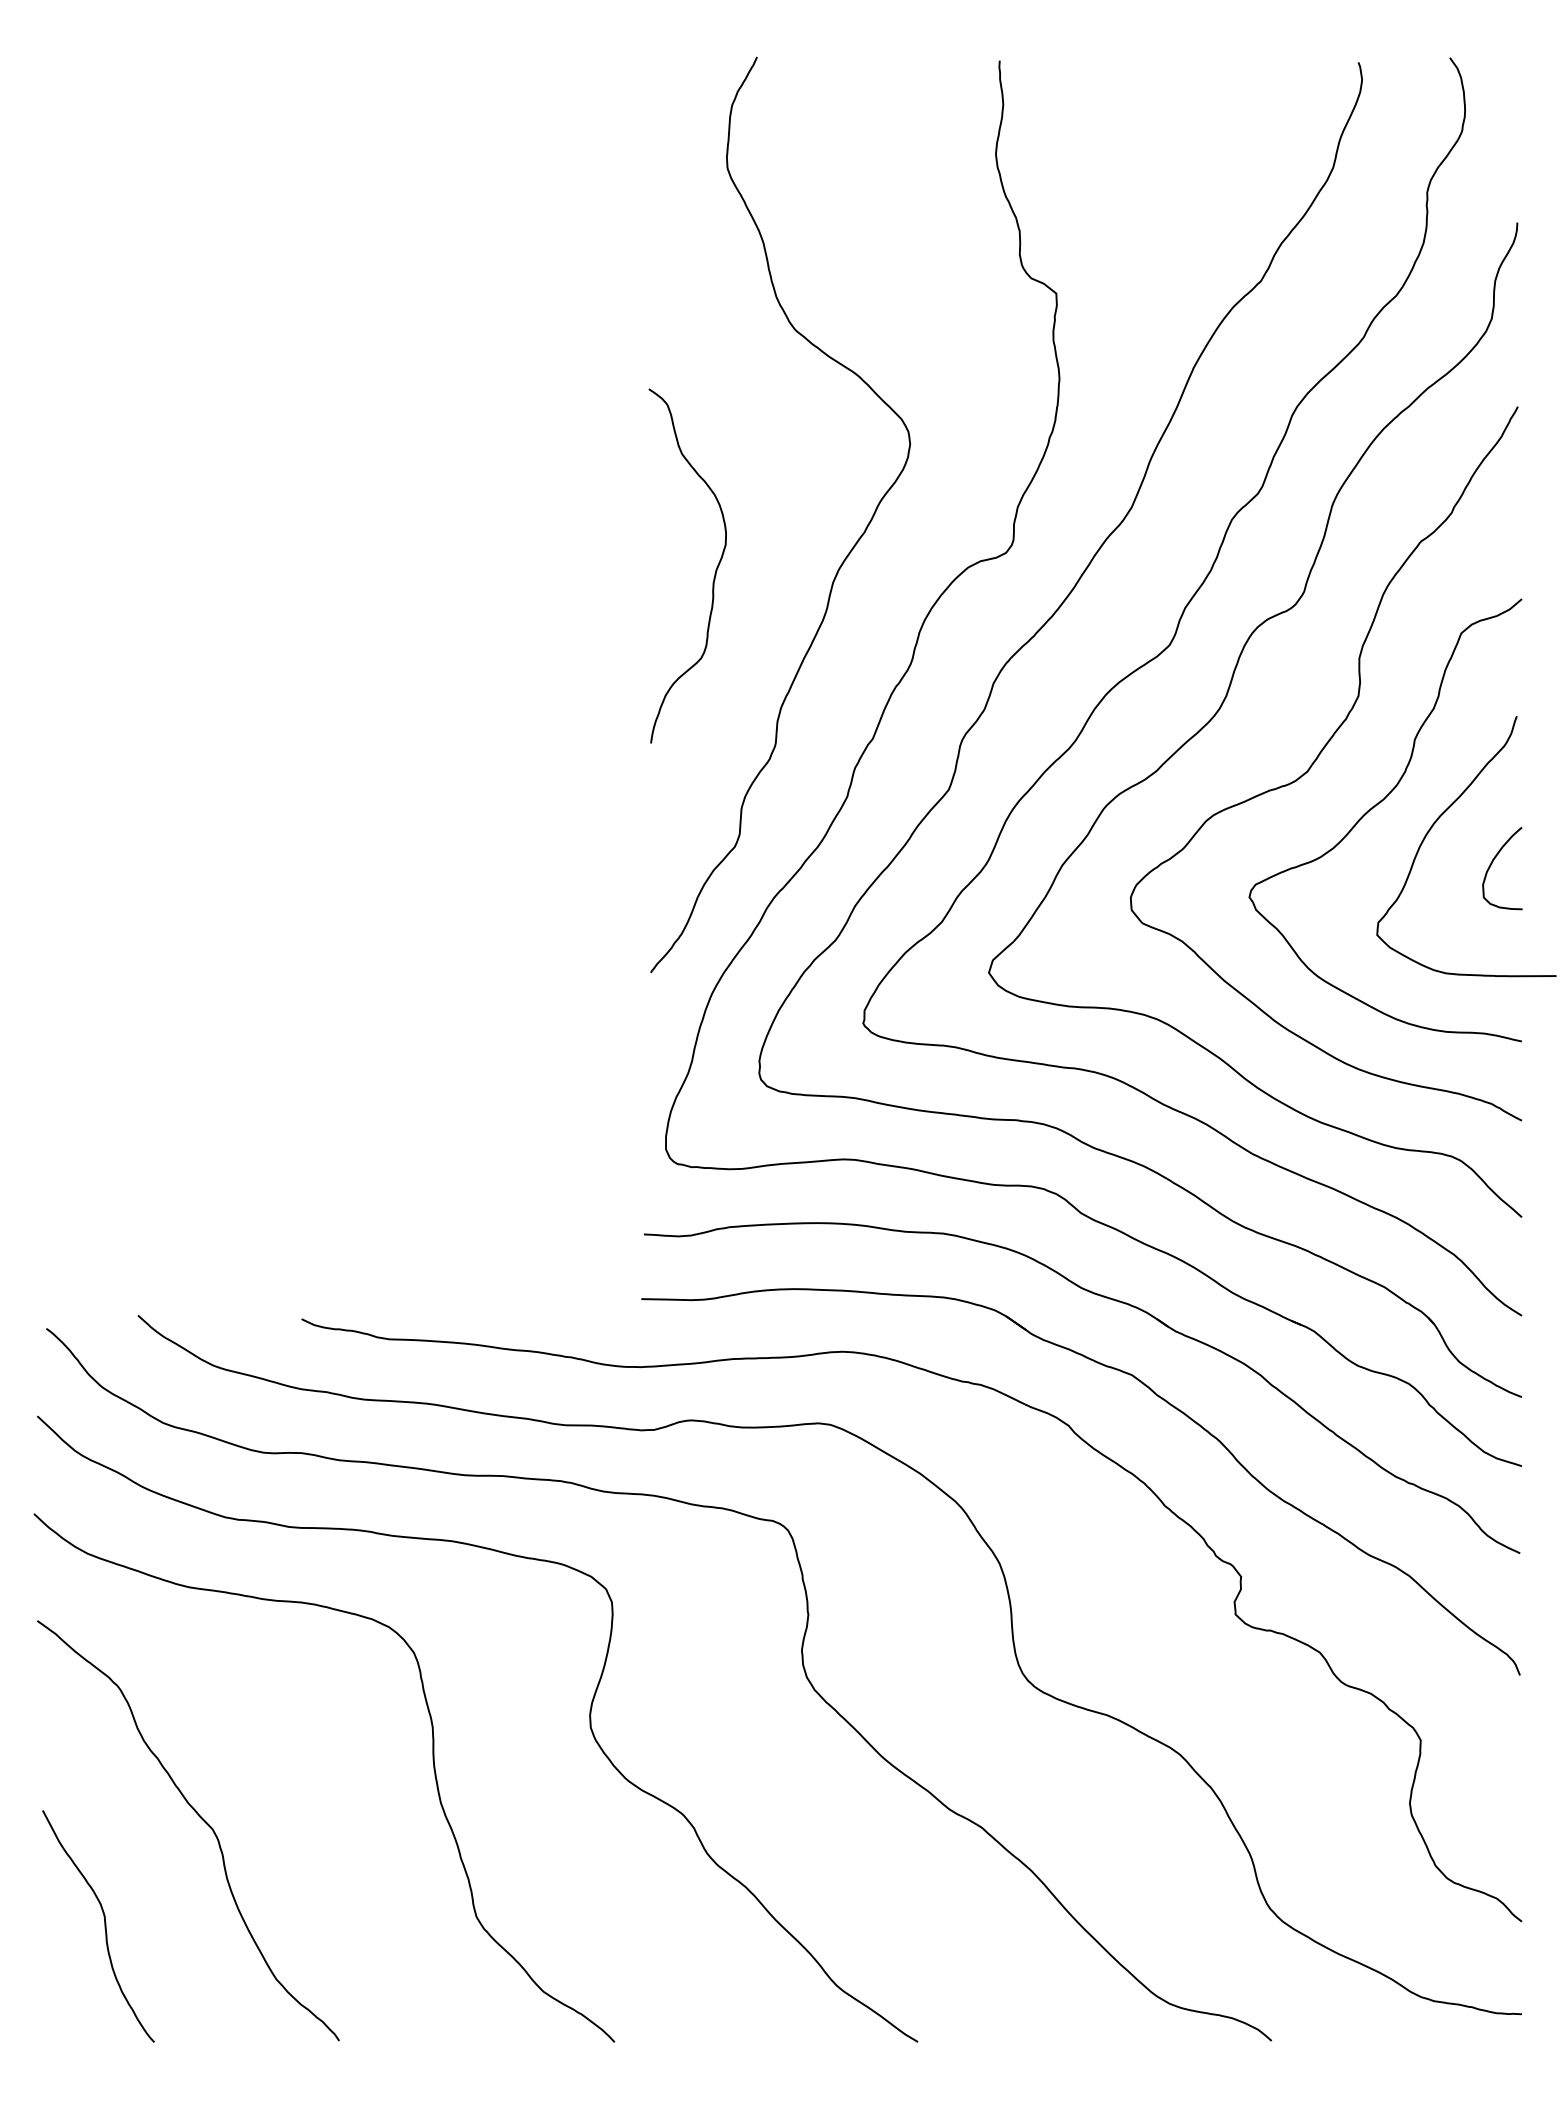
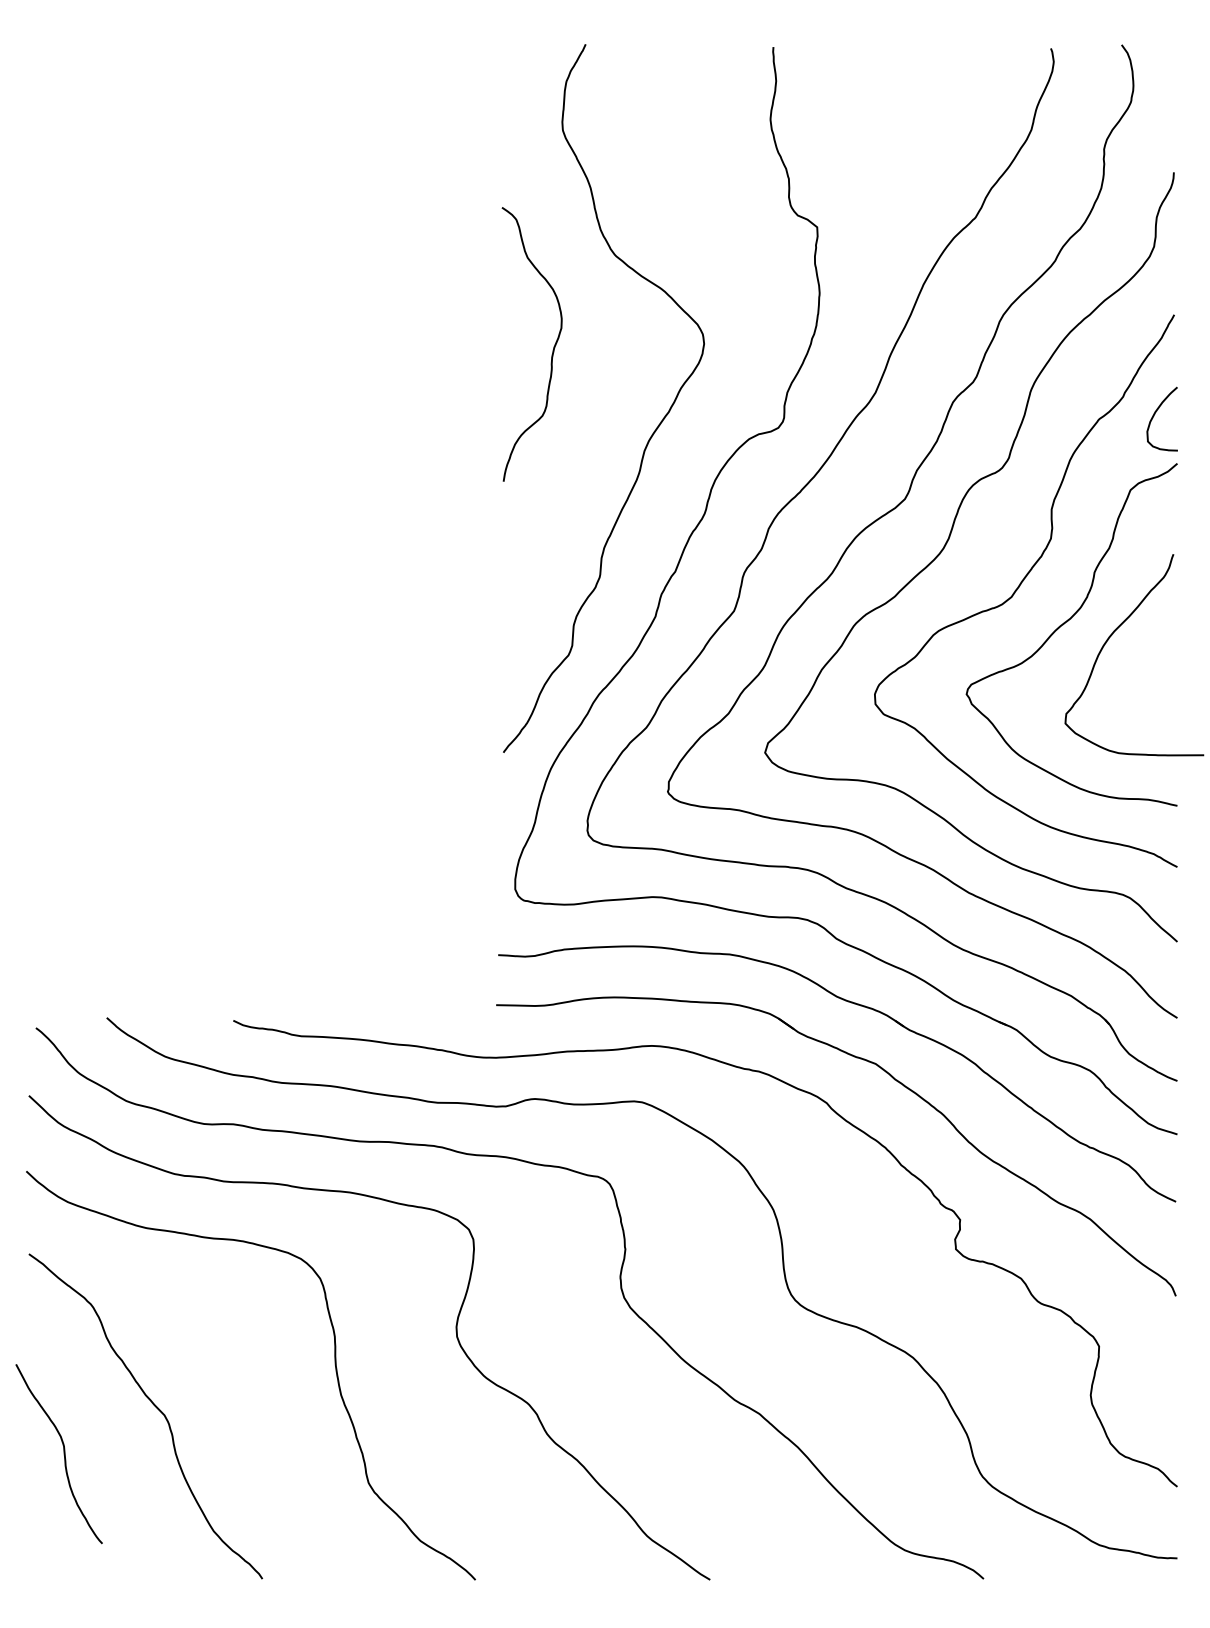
curve: (714, 573) -> (552, 350), moved
curve: (1492, 863) -> (1154, 415), moved
curve: (104, 1926) -> (63, 1454), moved

